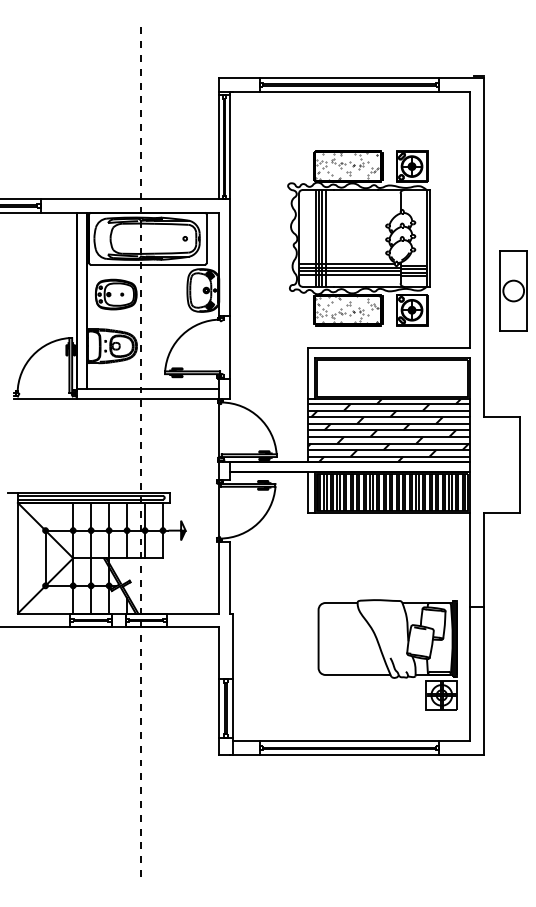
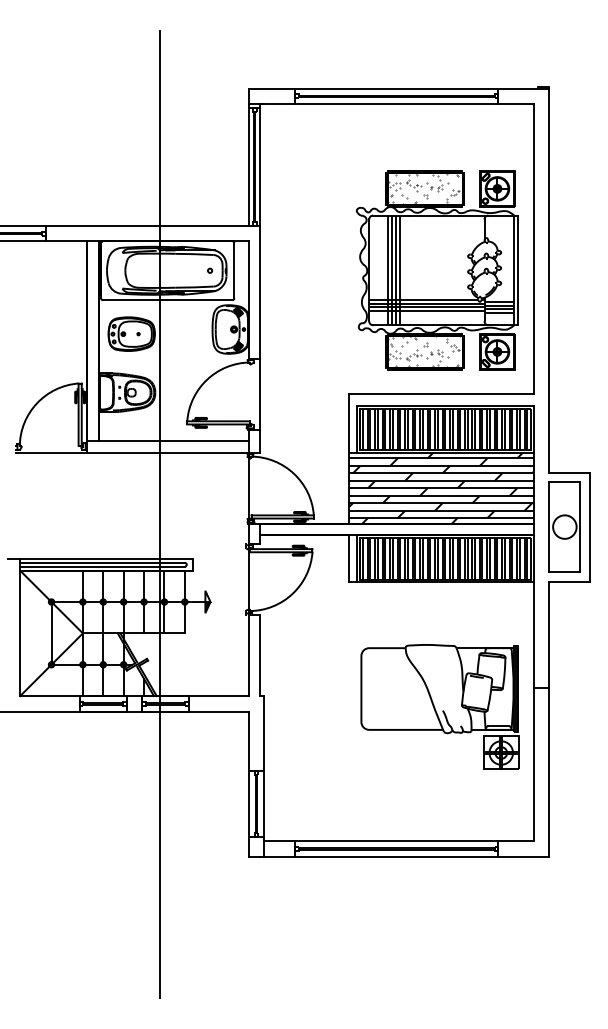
part: (359, 238) -> (437, 270), moved
part: (513, 290) -> (564, 526), moved
hatch: (390, 378) -> (443, 429), added
line: (140, 453) -> (159, 514), dashed -> solid
part: (387, 654) -> (439, 706), moved

